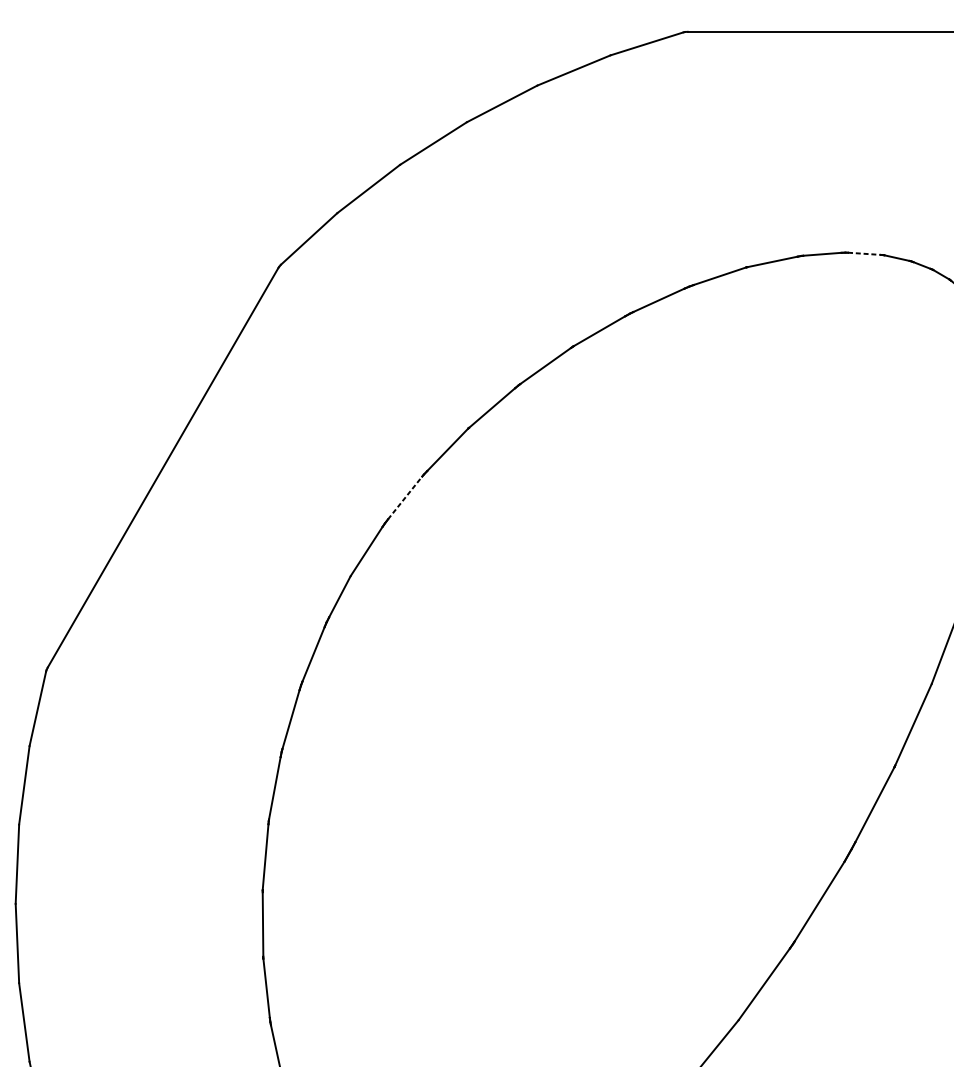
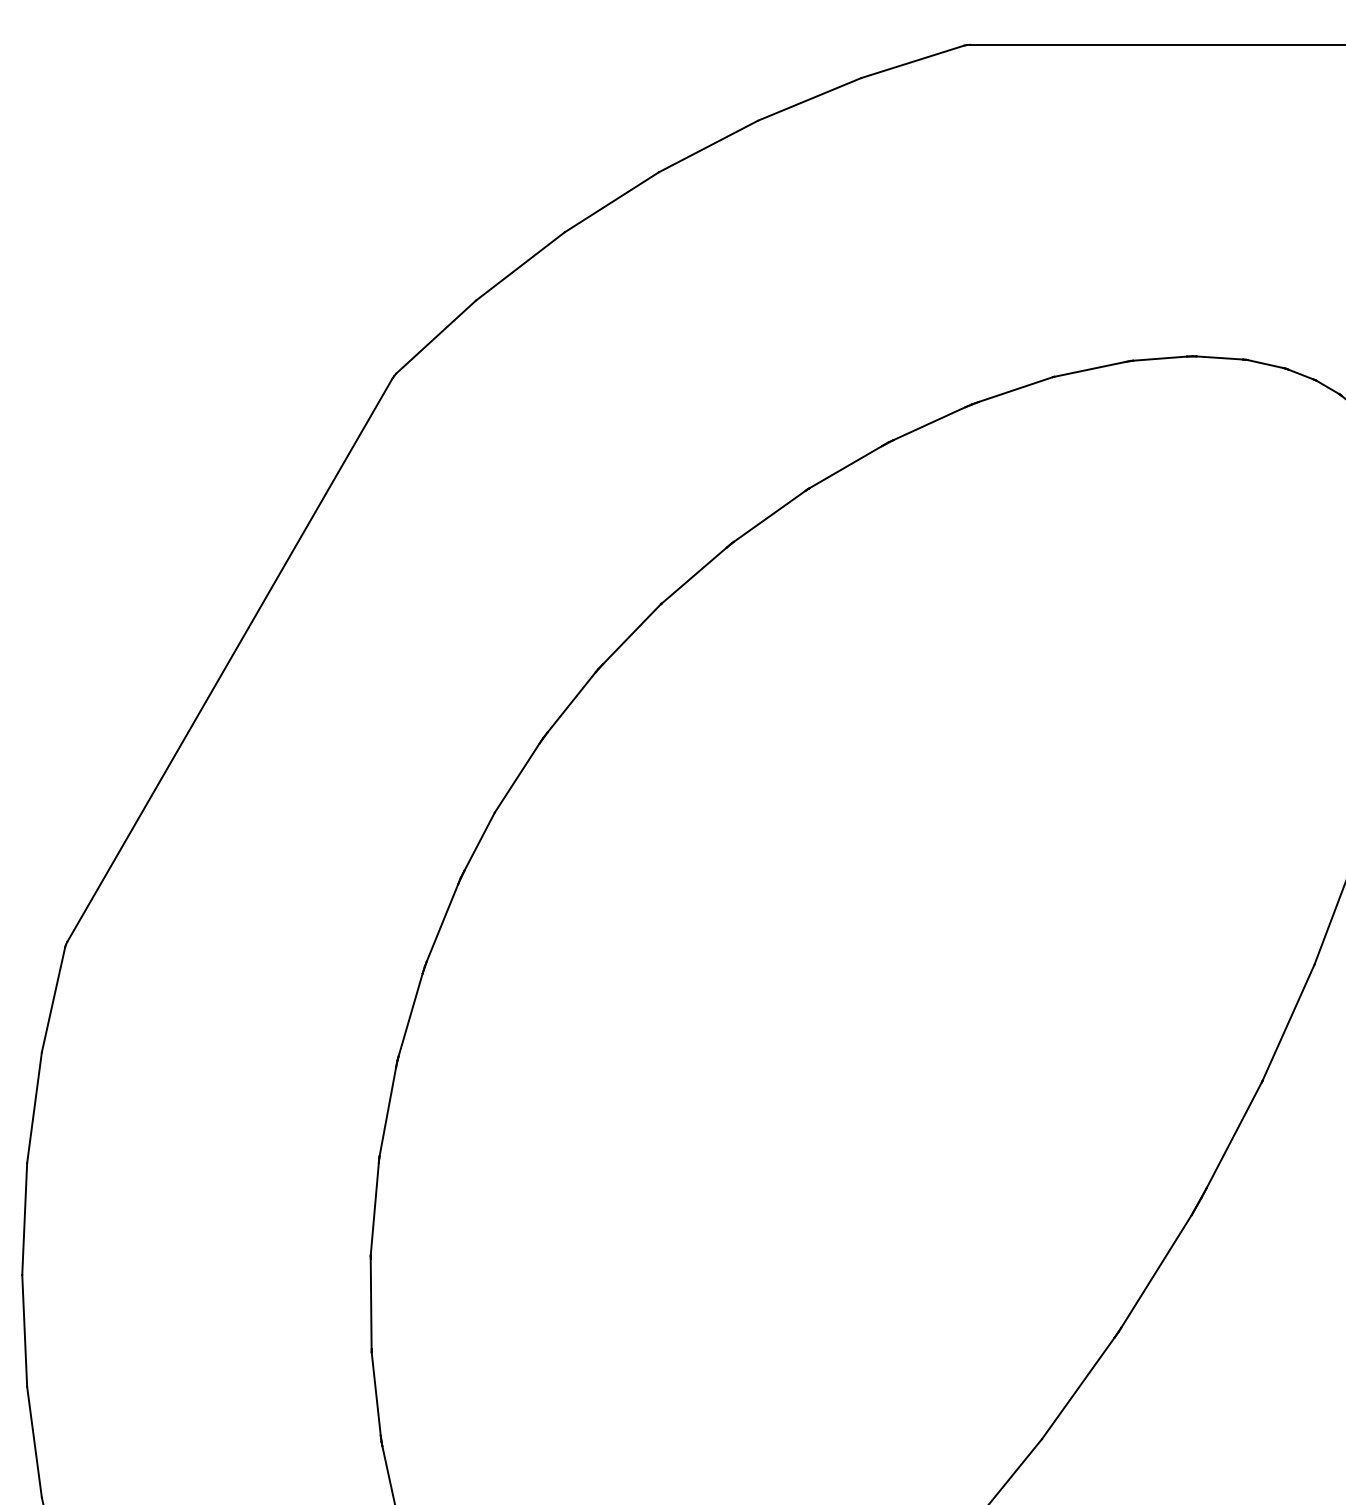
line: (865, 254) -> (1220, 358), dashed -> solid
line: (405, 498) -> (571, 702), dashed -> solid

